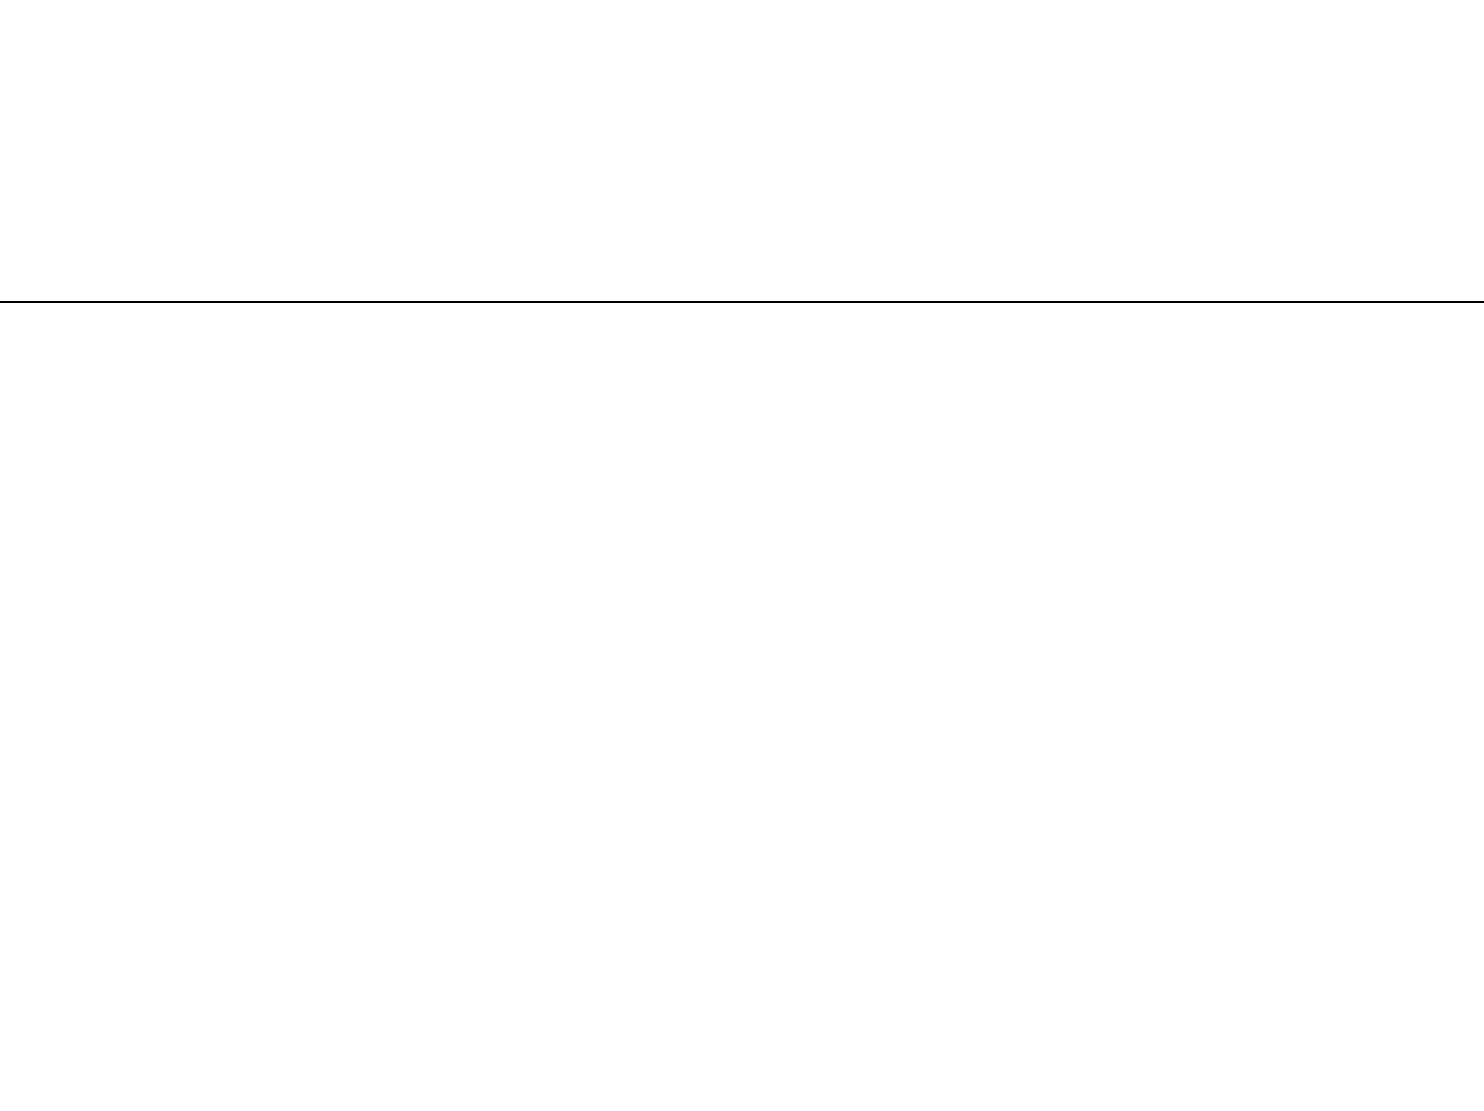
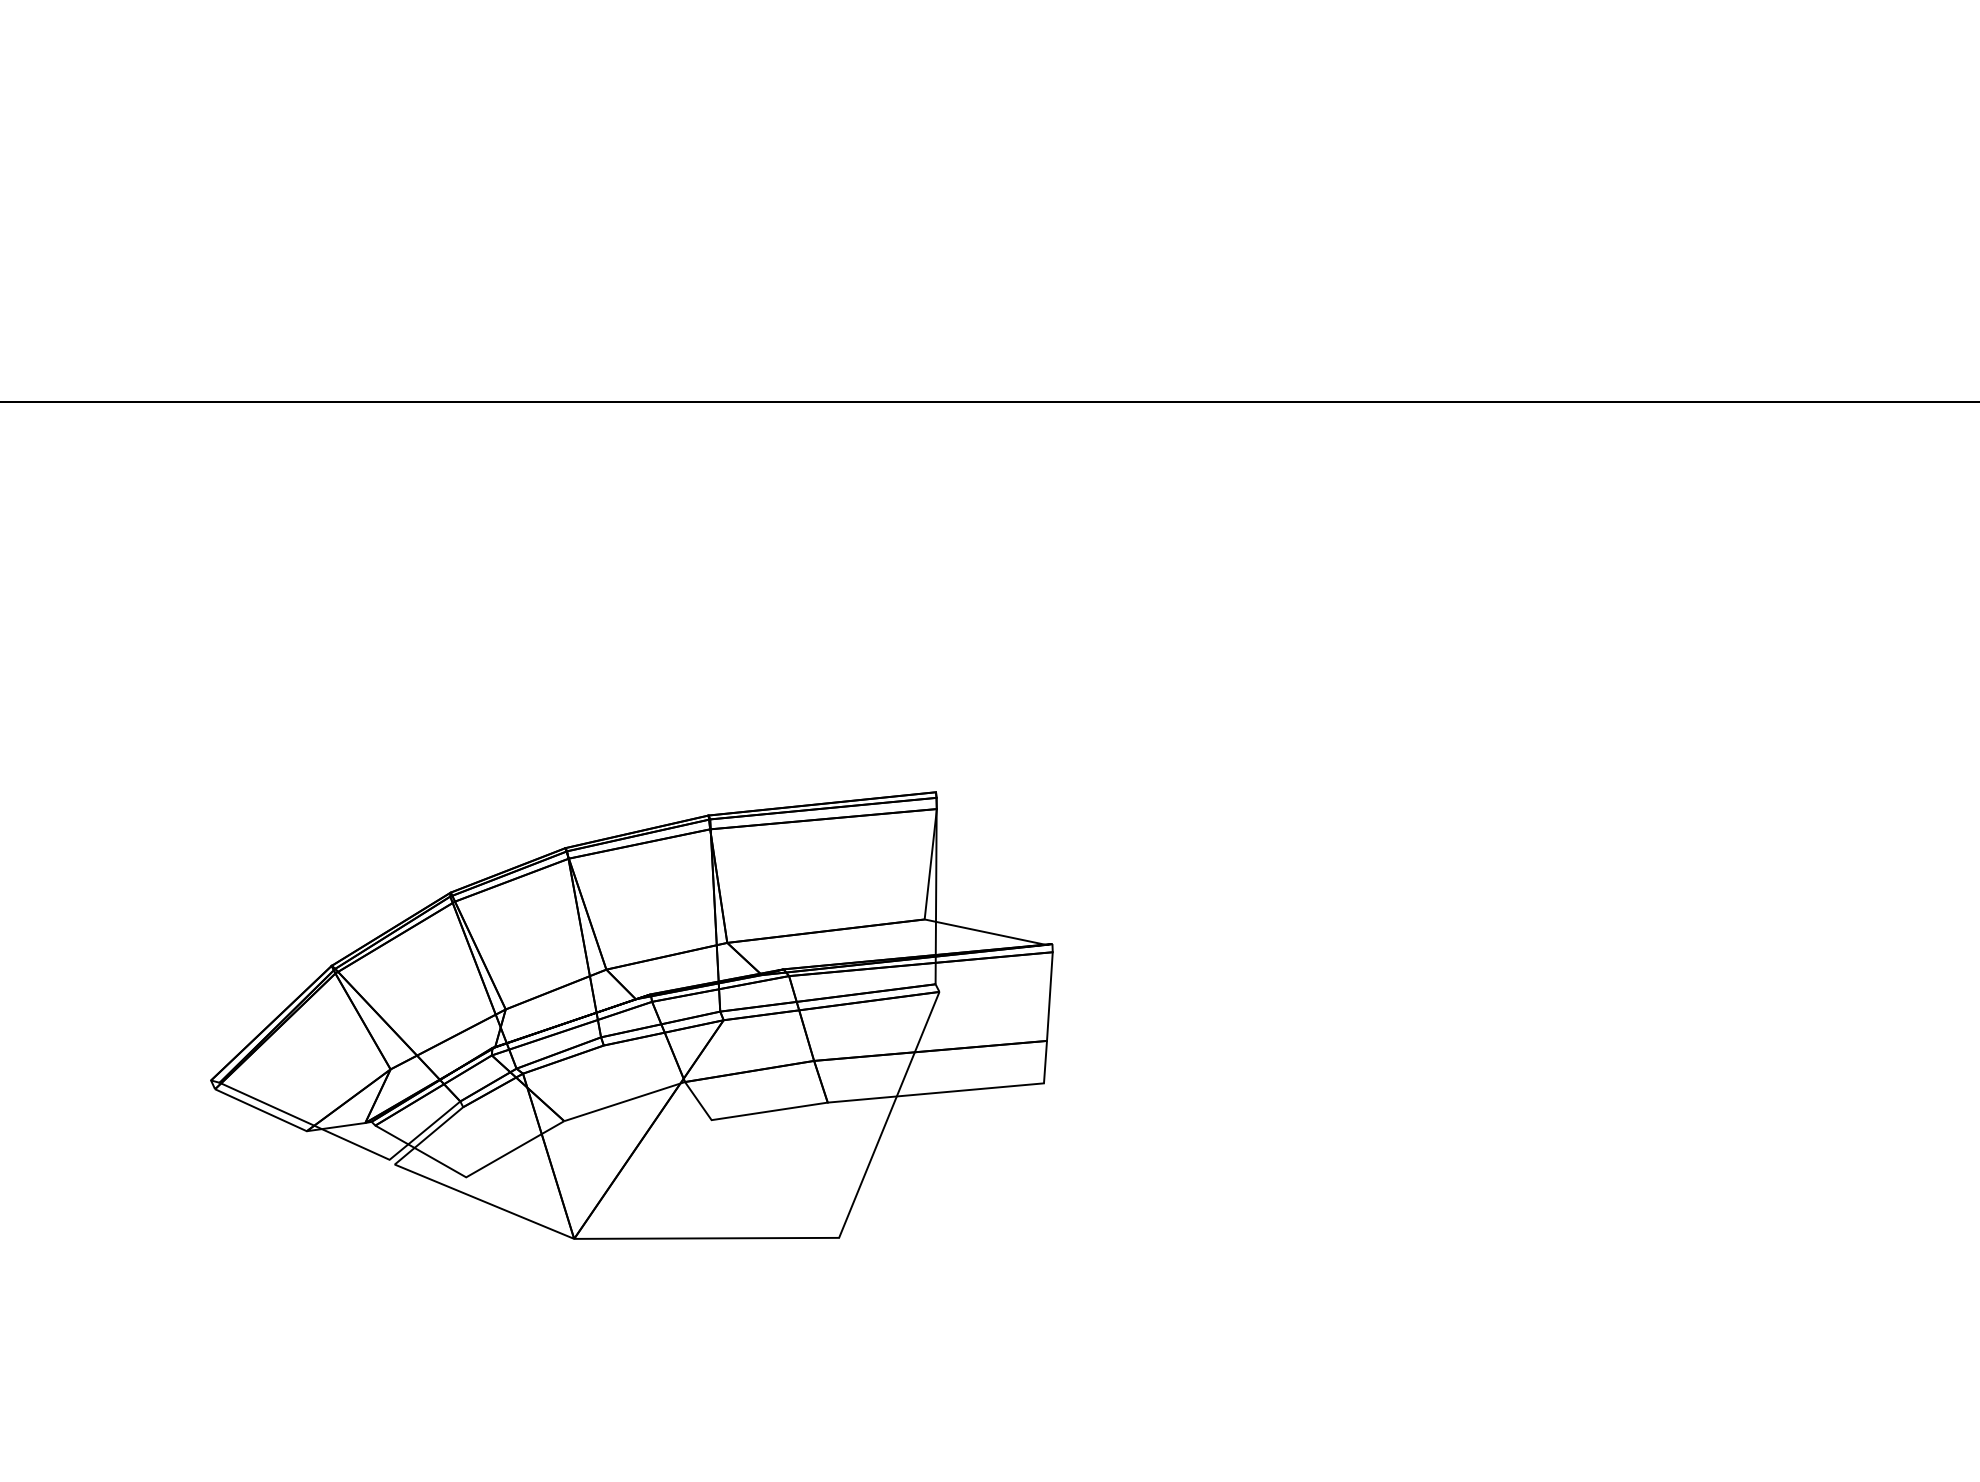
part: (473, 761) -> (631, 1015), added

